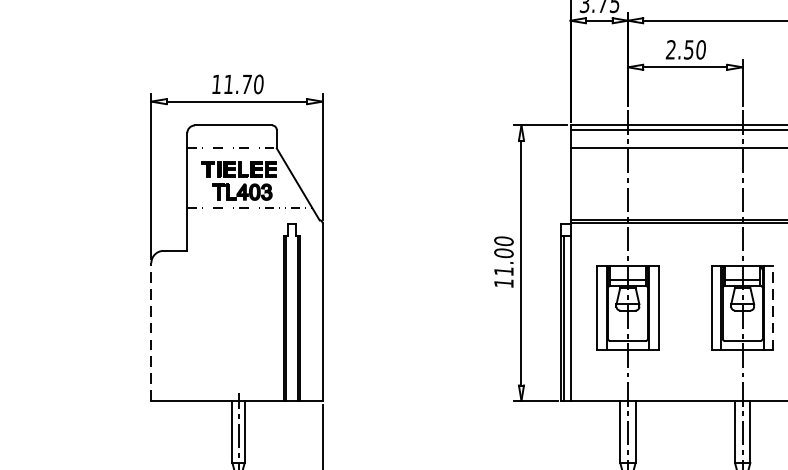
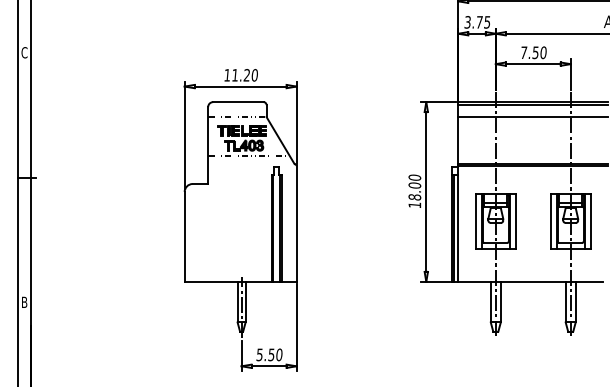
text: (670, 49) -> (523, 52), 2.50 -> 7.50
text: (246, 84) -> (246, 75), 11.70 -> 11.20
text: (503, 271) -> (414, 197), 11.00 -> 18.00
line: (773, 306) -> (590, 220), dashed -> solid
line: (151, 331) -> (184, 236), dashed -> solid

